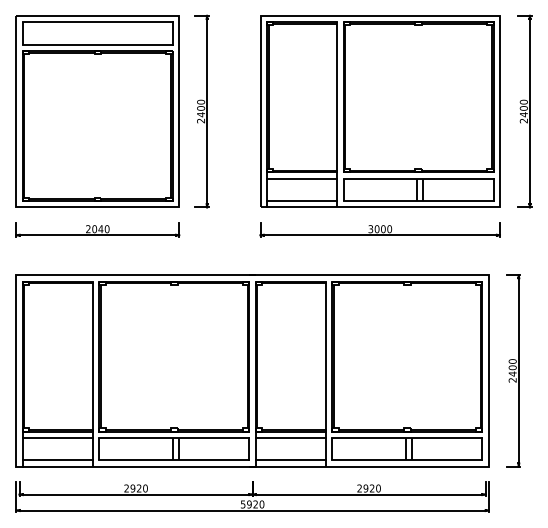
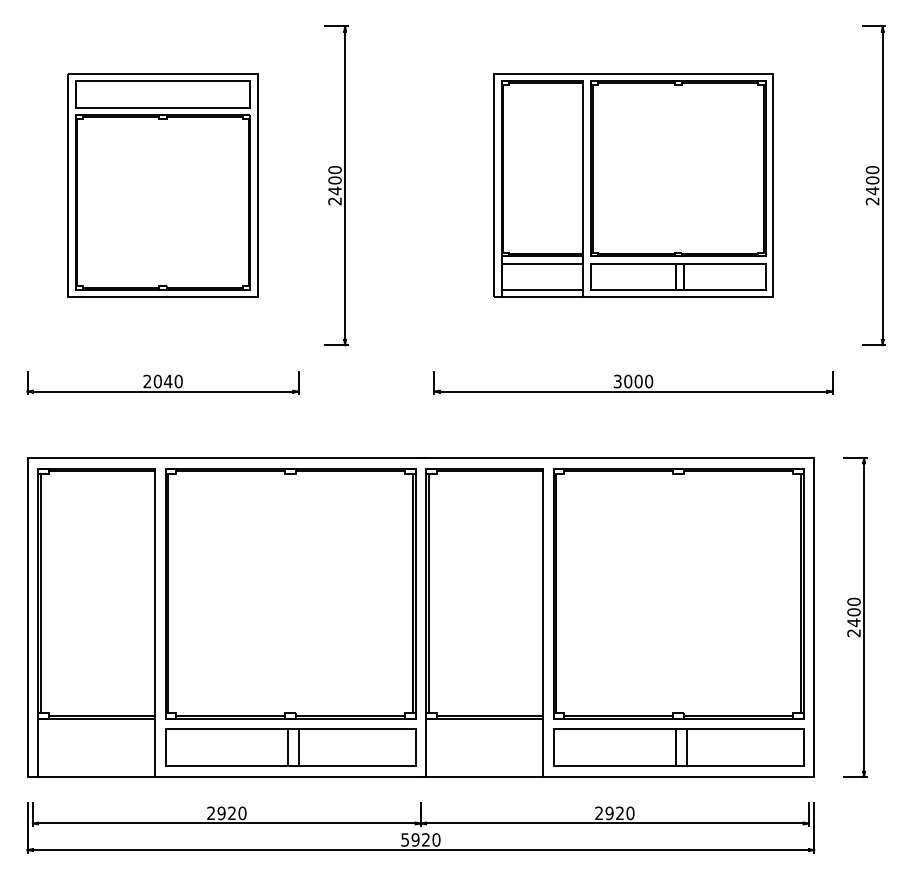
part: (97, 111) -> (162, 185), size x0.7
part: (380, 111) -> (633, 185), size x0.7
line: (57, 437) -> (95, 728), removed
line: (290, 437) -> (483, 728), removed
line: (57, 460) -> (95, 766), removed
line: (290, 460) -> (483, 766), removed

